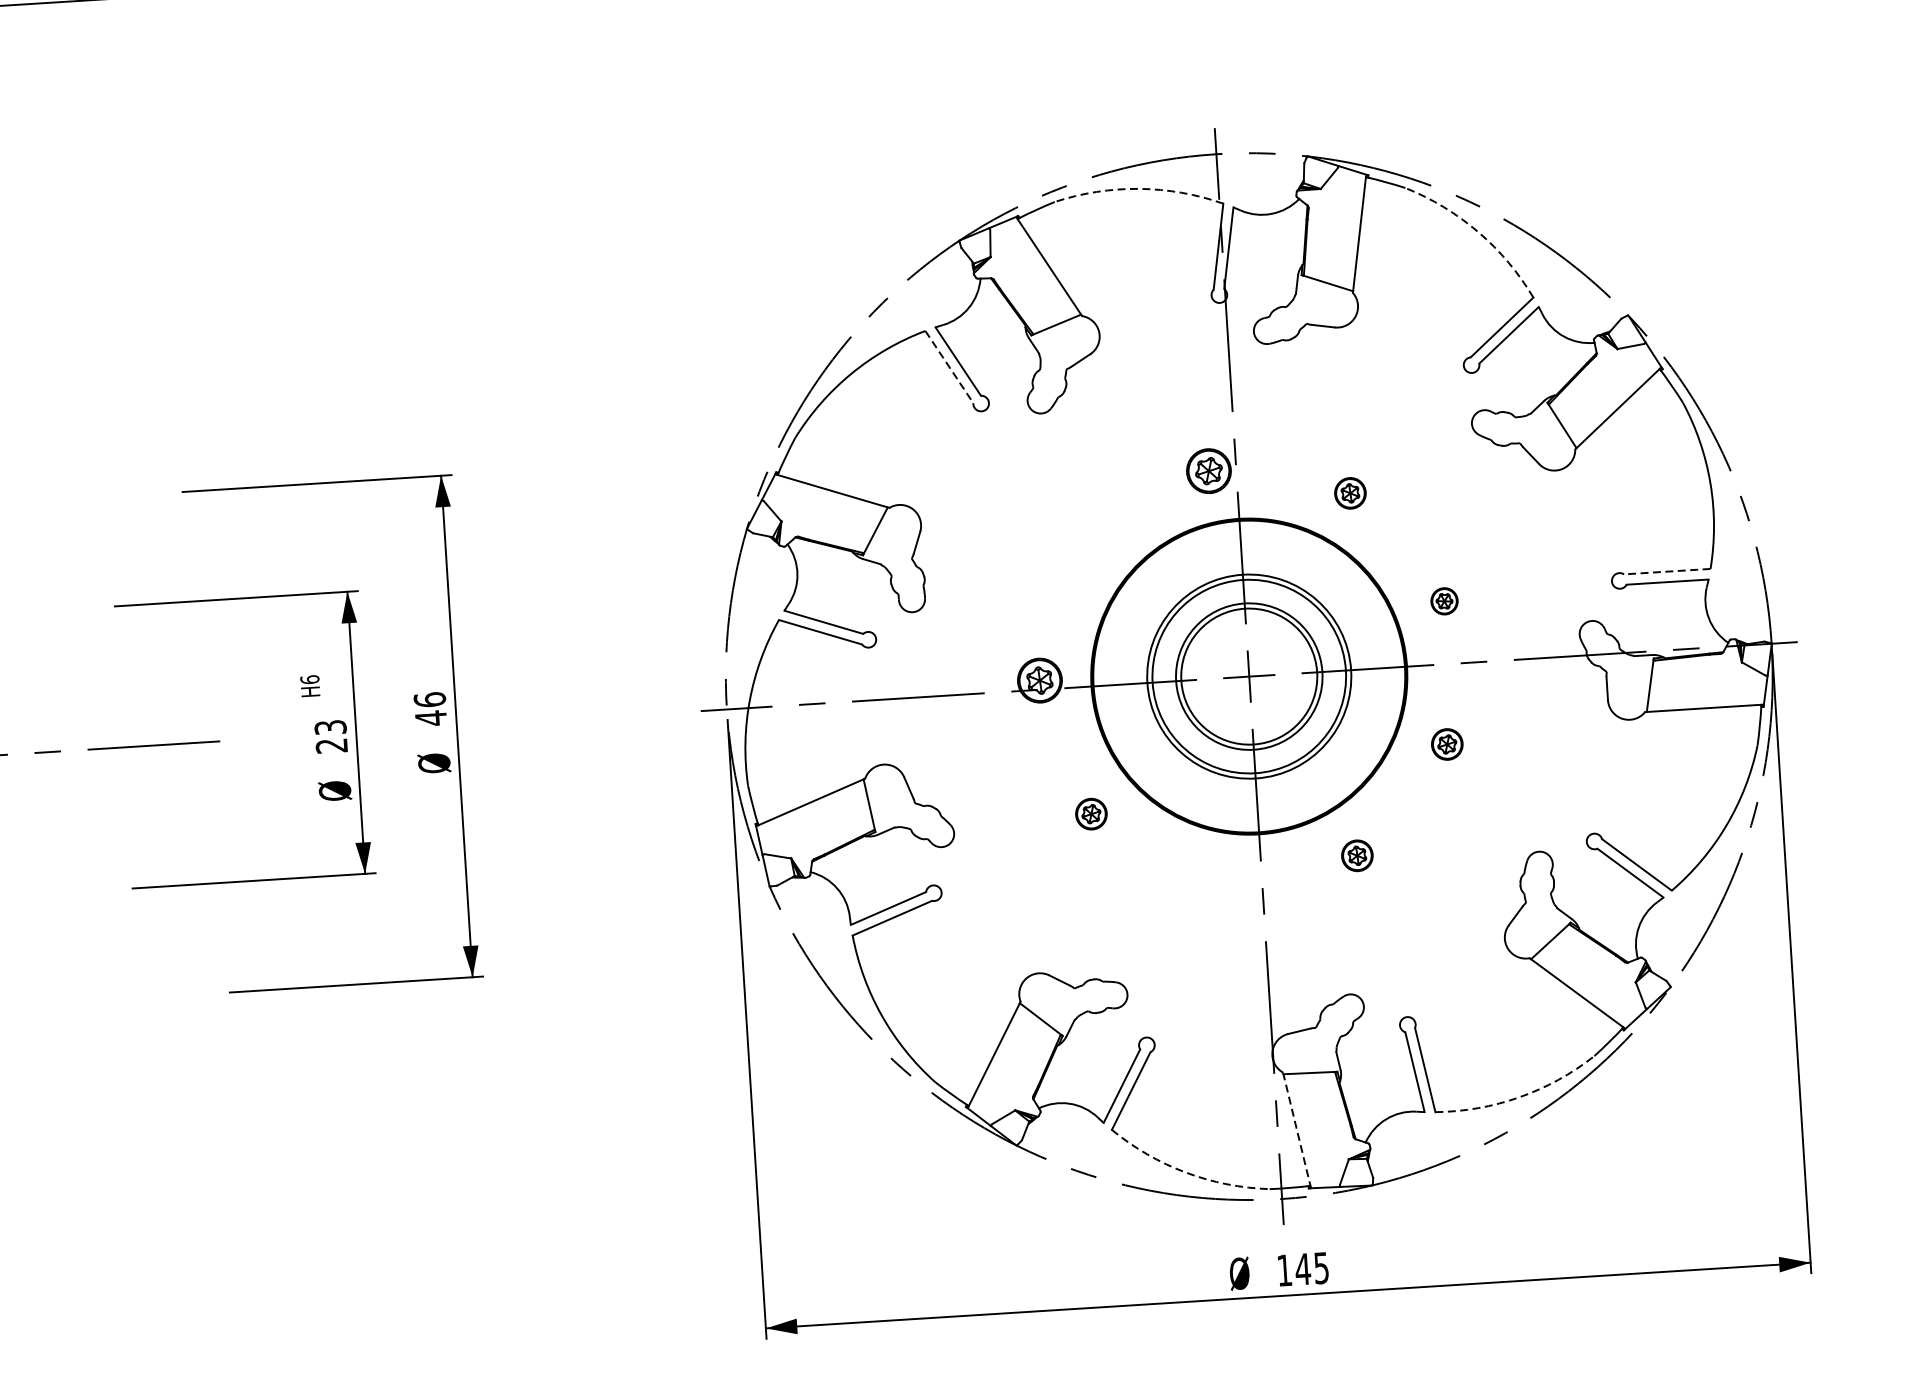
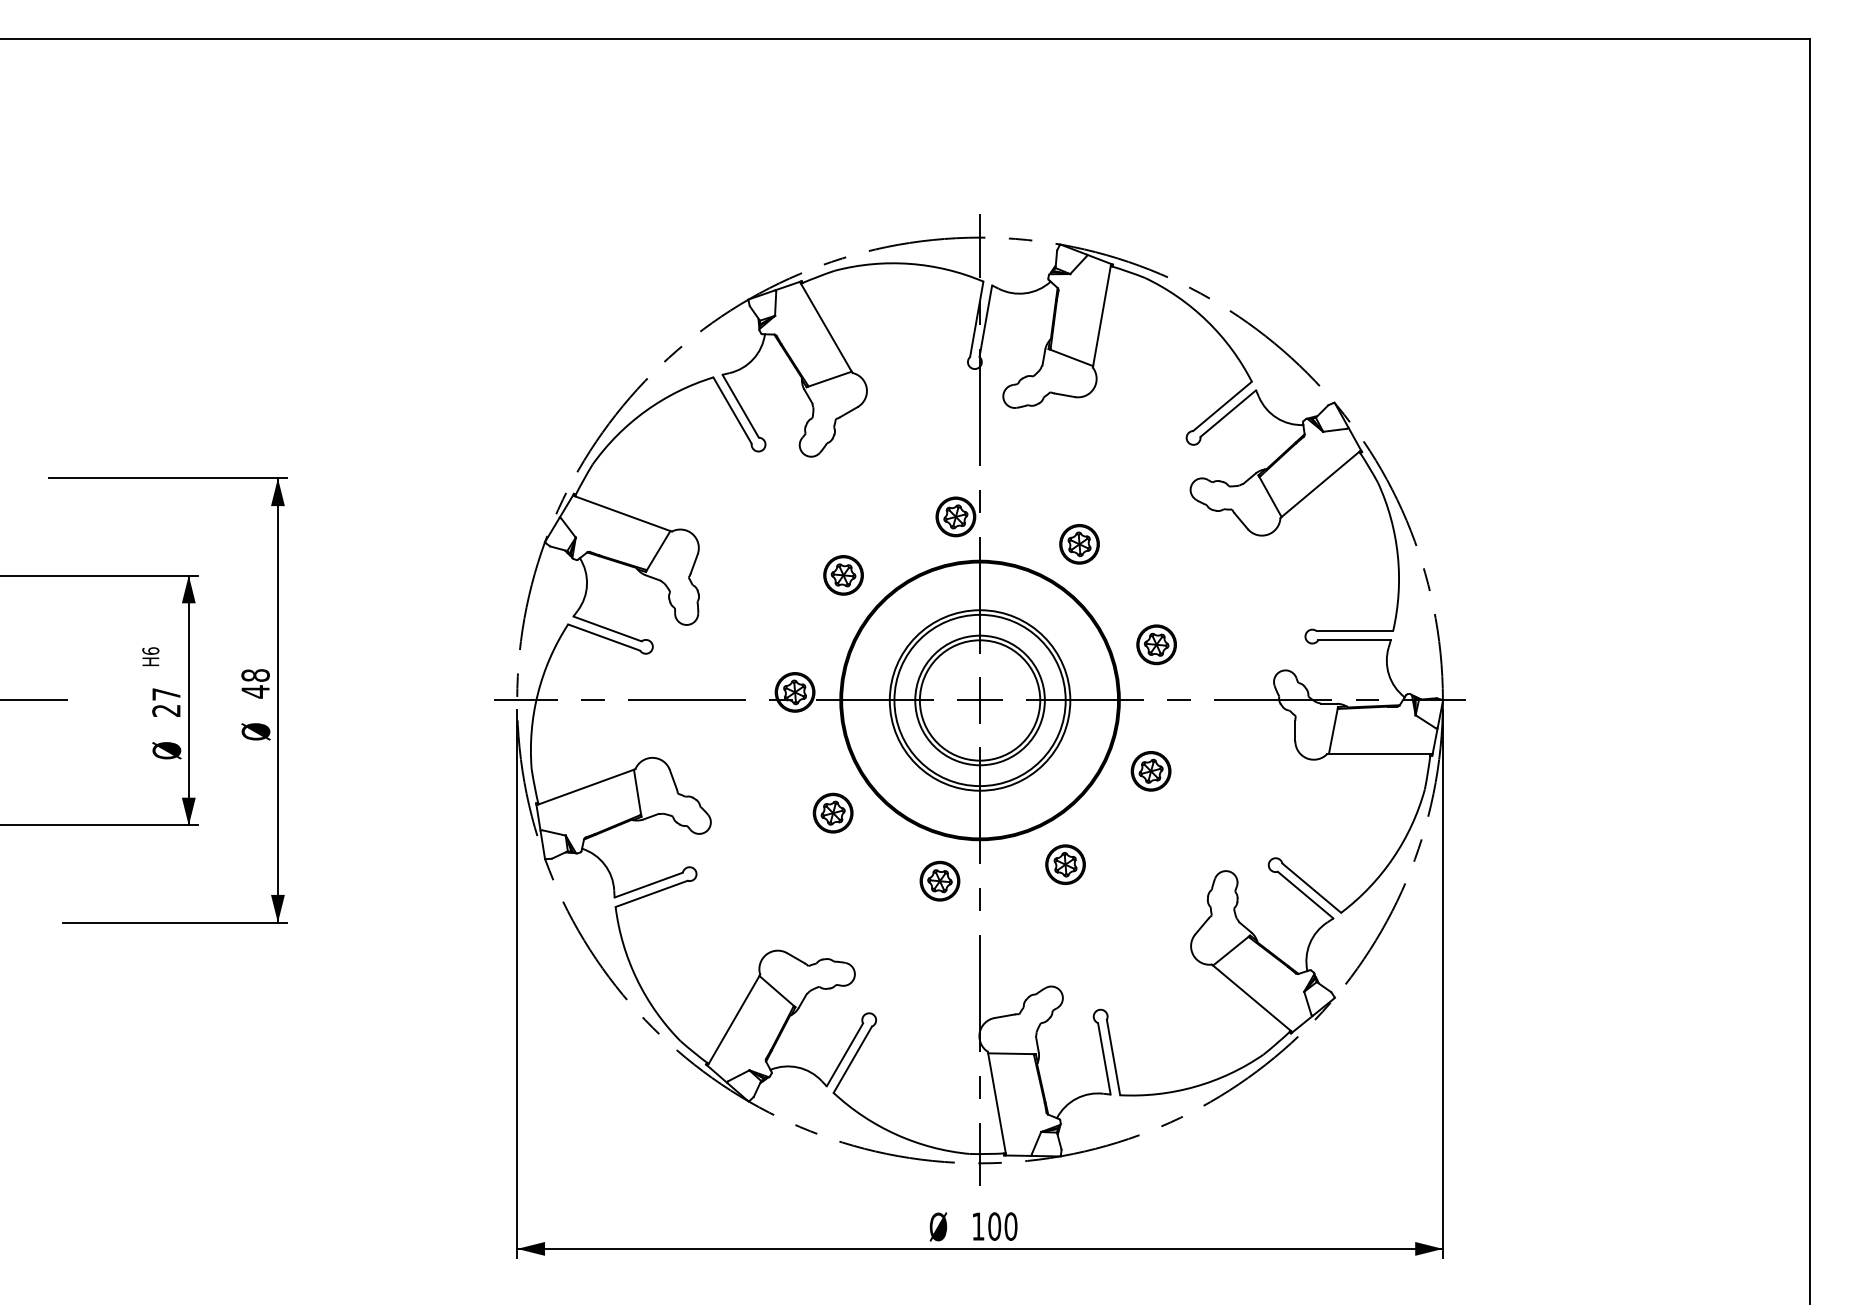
arc: (1139, 188) -> (910, 263), dashed -> solid
arc: (1479, 232) -> (1207, 321), dashed -> solid
line: (949, 368) -> (732, 411), dashed -> solid
part: (1350, 493) -> (1079, 544), size x1.43
part: (1086, 545) -> (843, 575), added
line: (1666, 572) -> (1354, 631), dashed -> solid
part: (1444, 600) -> (1156, 644), size x1.67
text: (429, 699) -> (255, 675), 46 -> 48
text: (330, 727) -> (166, 694), 23 -> 27
part: (1446, 744) -> (1150, 771), size x1.43
part: (1090, 813) -> (832, 812), size x1.43
part: (1357, 855) -> (1065, 864), size x1.43
part: (1216, 882) -> (939, 880), added
arc: (1519, 1096) -> (1195, 1086), dashed -> solid
line: (1296, 1129) -> (996, 1102), dashed -> solid
arc: (1185, 1172) -> (896, 1134), dashed -> solid
text: (1311, 1268) -> (1002, 1226), 145 -> 100

